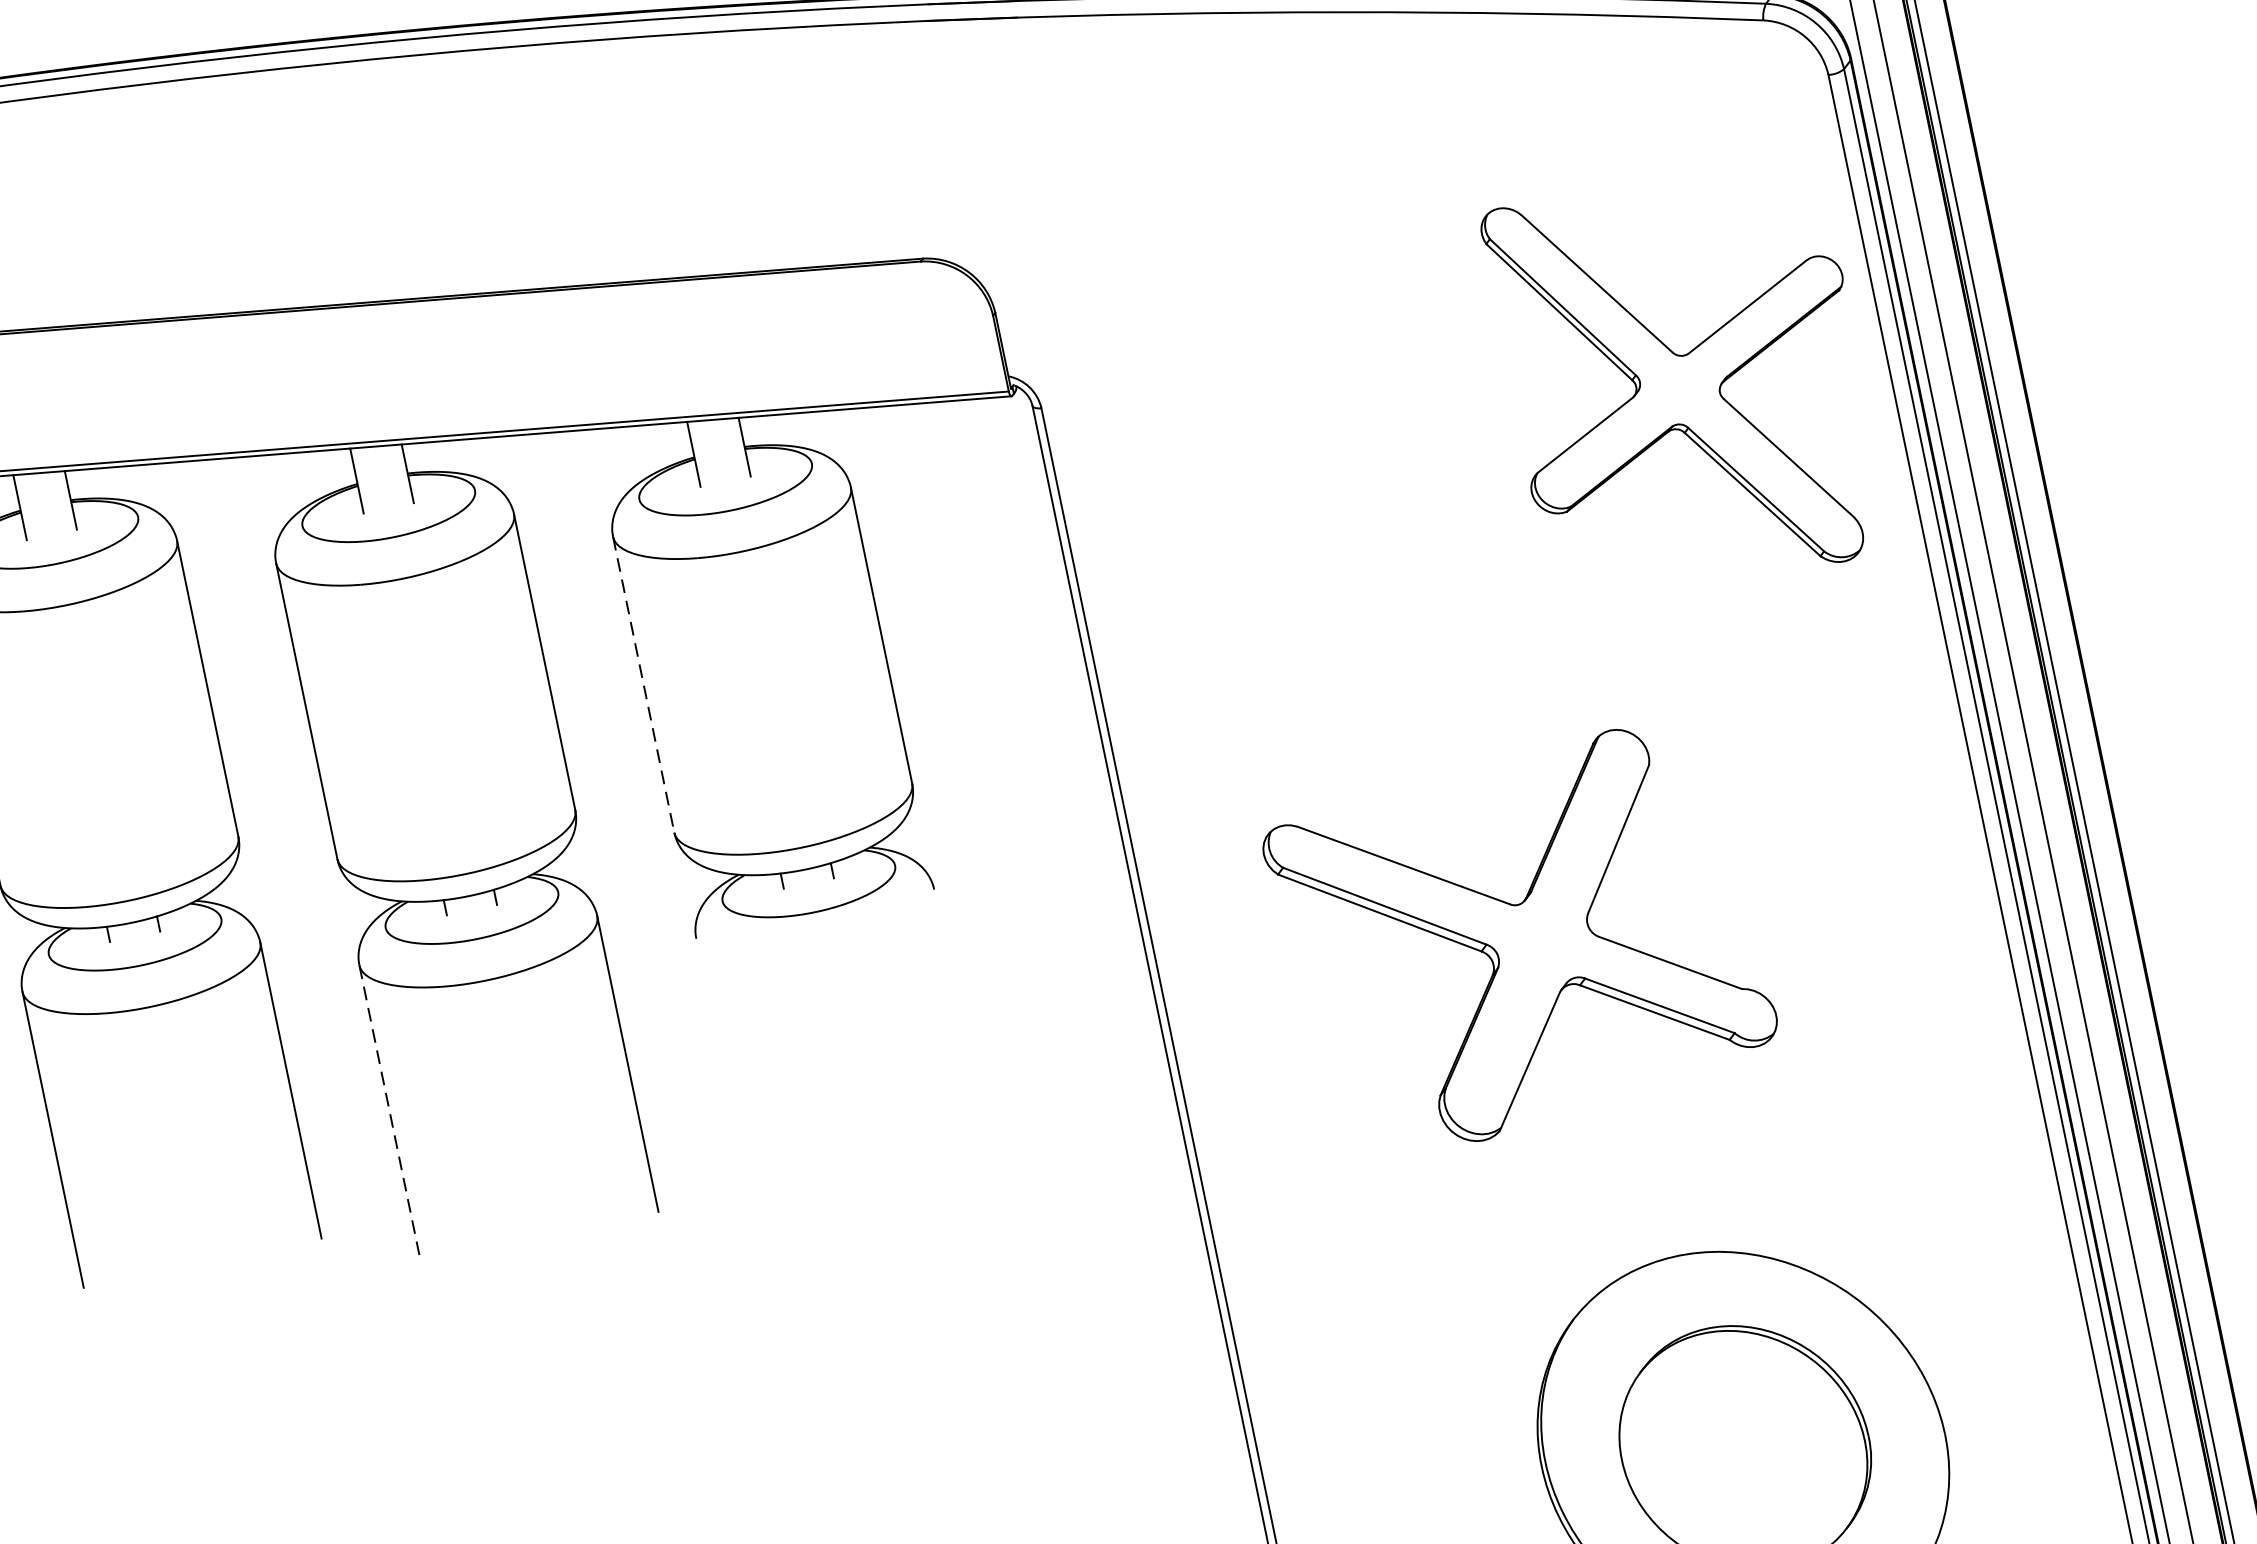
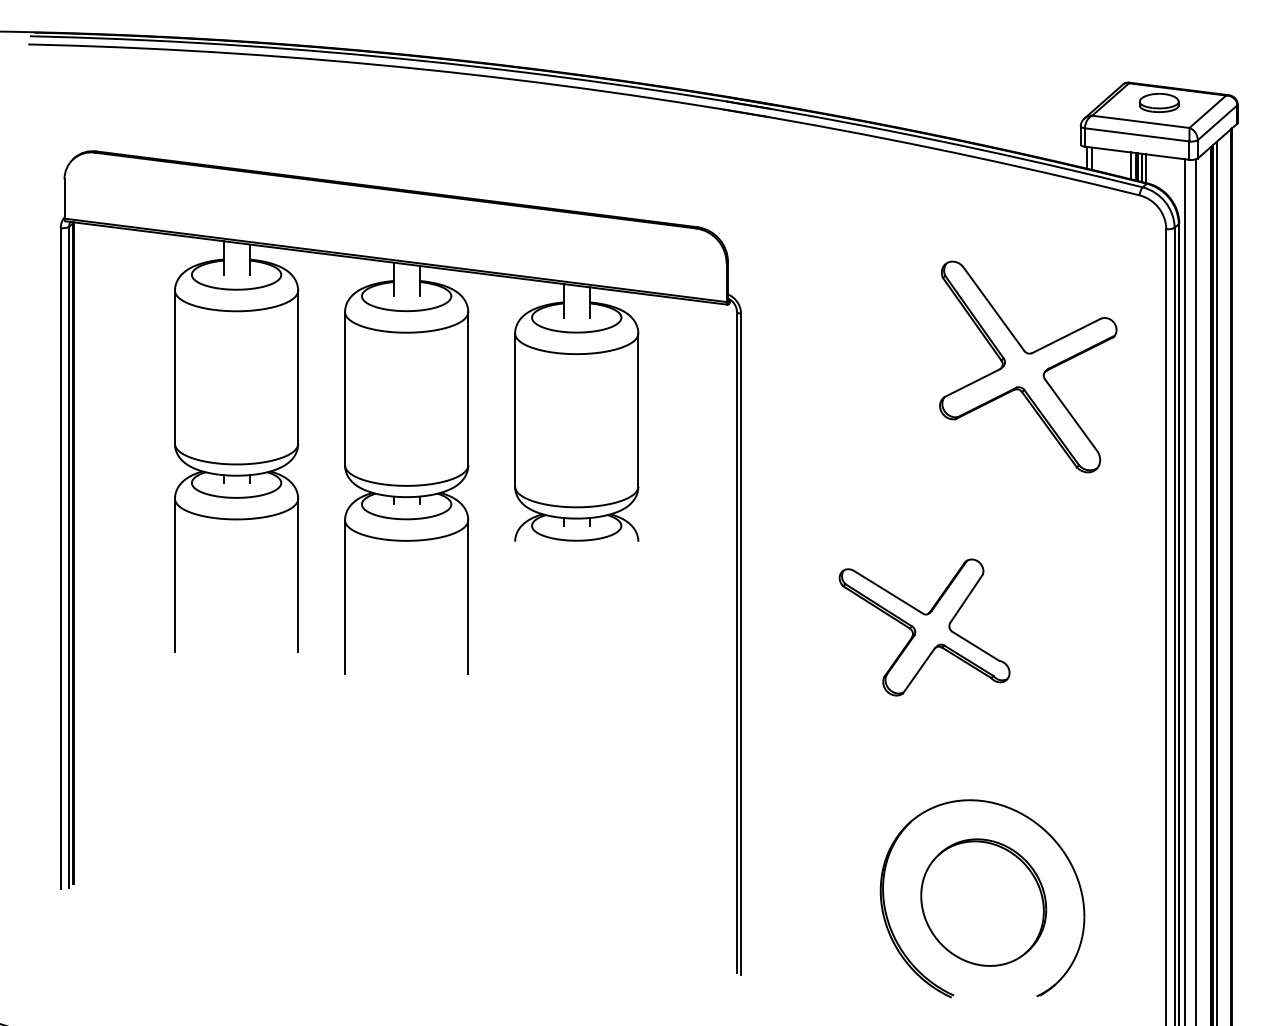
part: (1686, 380) -> (1028, 366), moved
line: (644, 685) -> (515, 410), dashed -> solid
part: (1520, 940) -> (924, 627), size x0.71
line: (390, 1112) -> (345, 596), dashed -> solid

